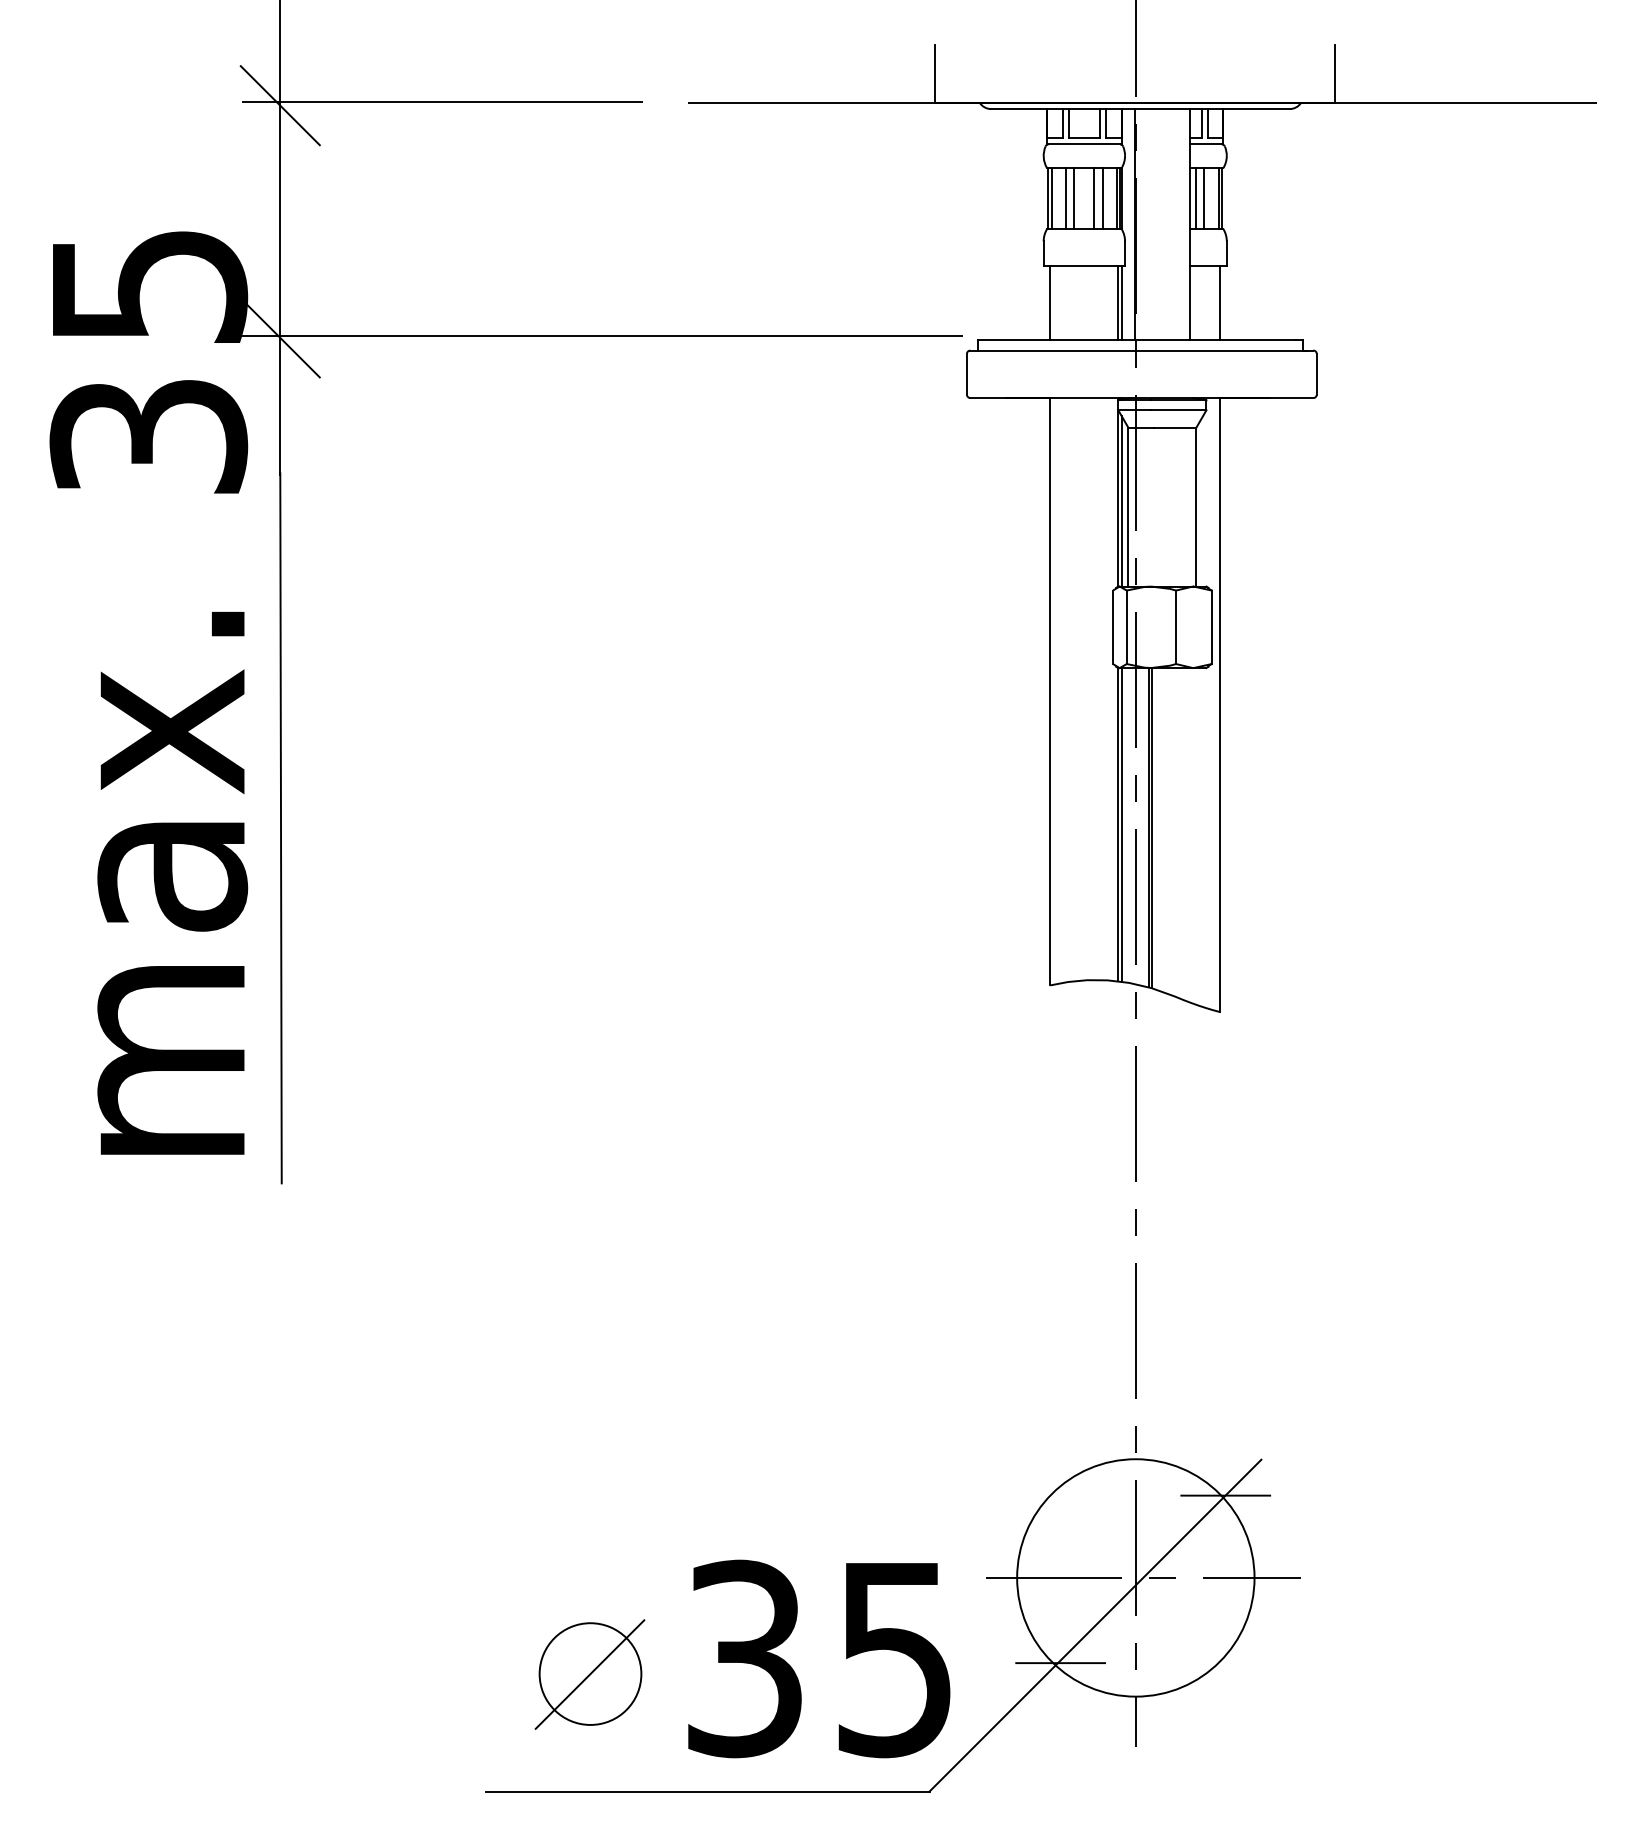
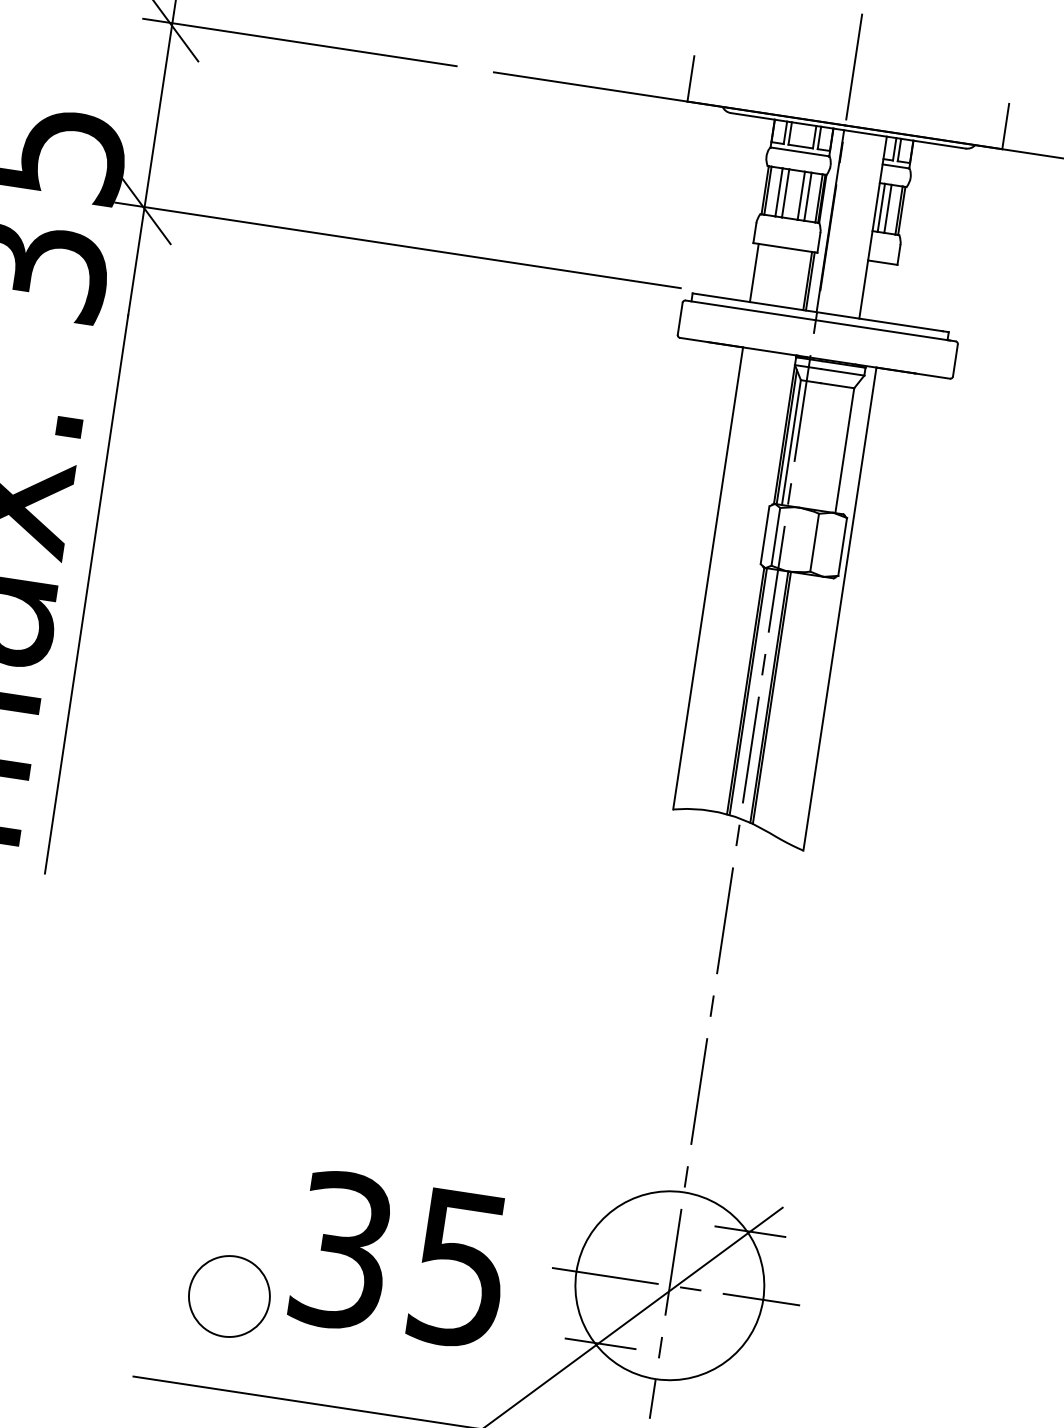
line: (1220, 303) -> (888, 293), removed
text: (819, 1658) -> (400, 1259), moved
line: (589, 1674) -> (228, 1296), removed

